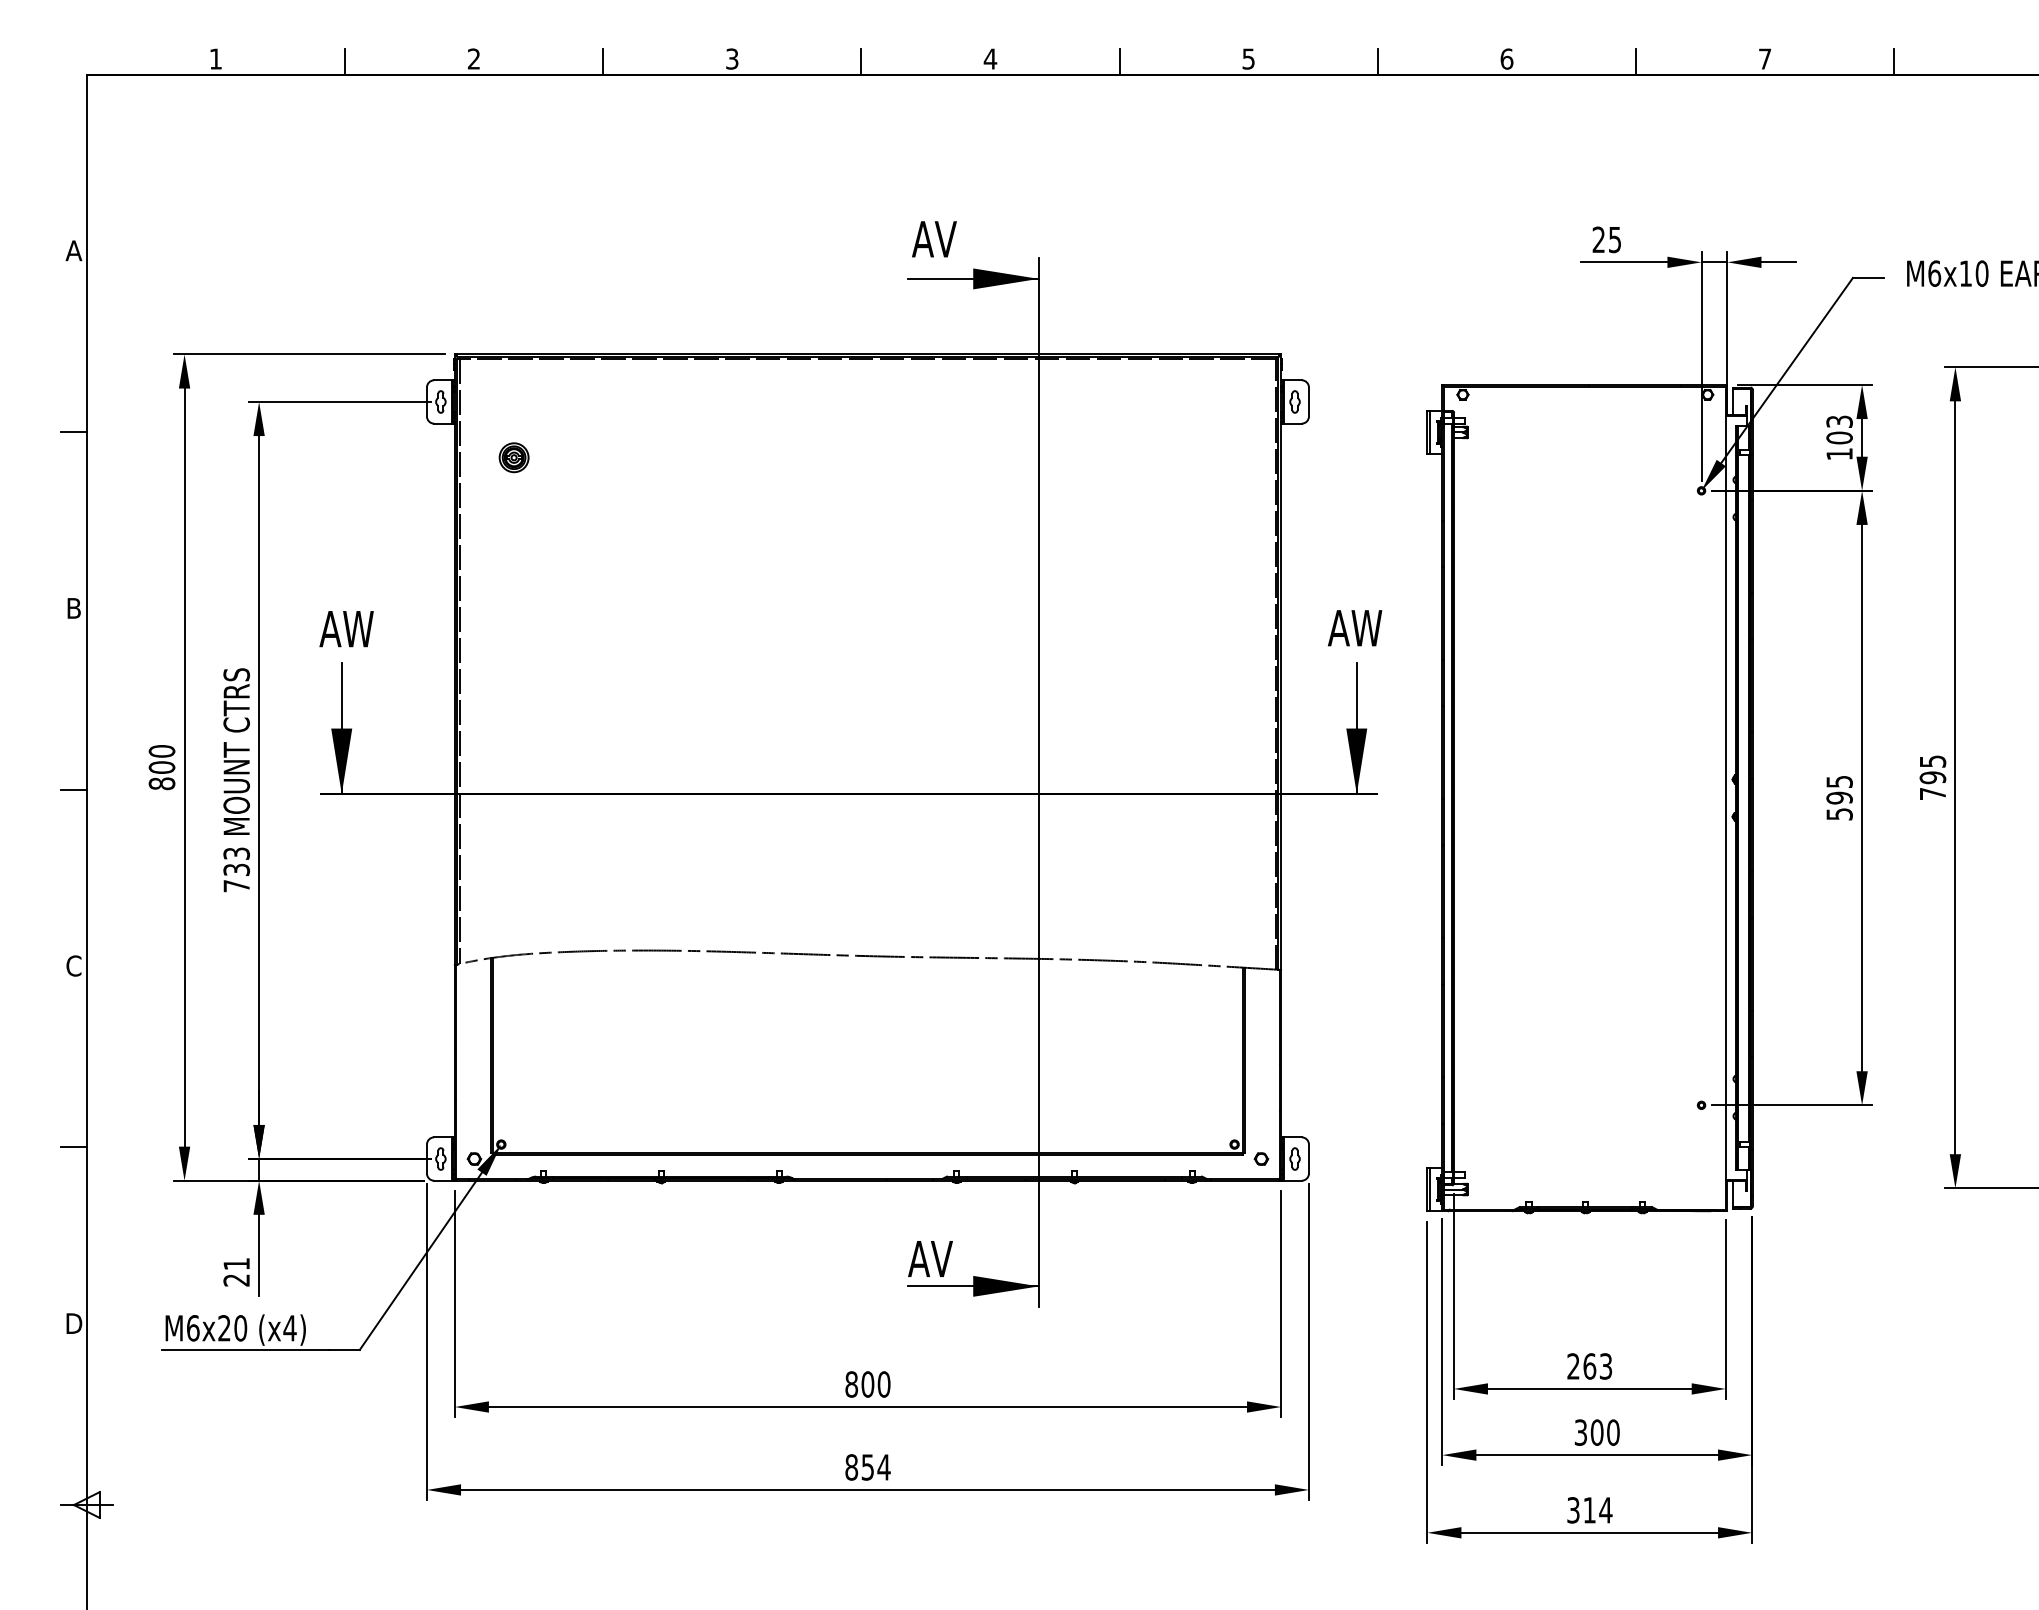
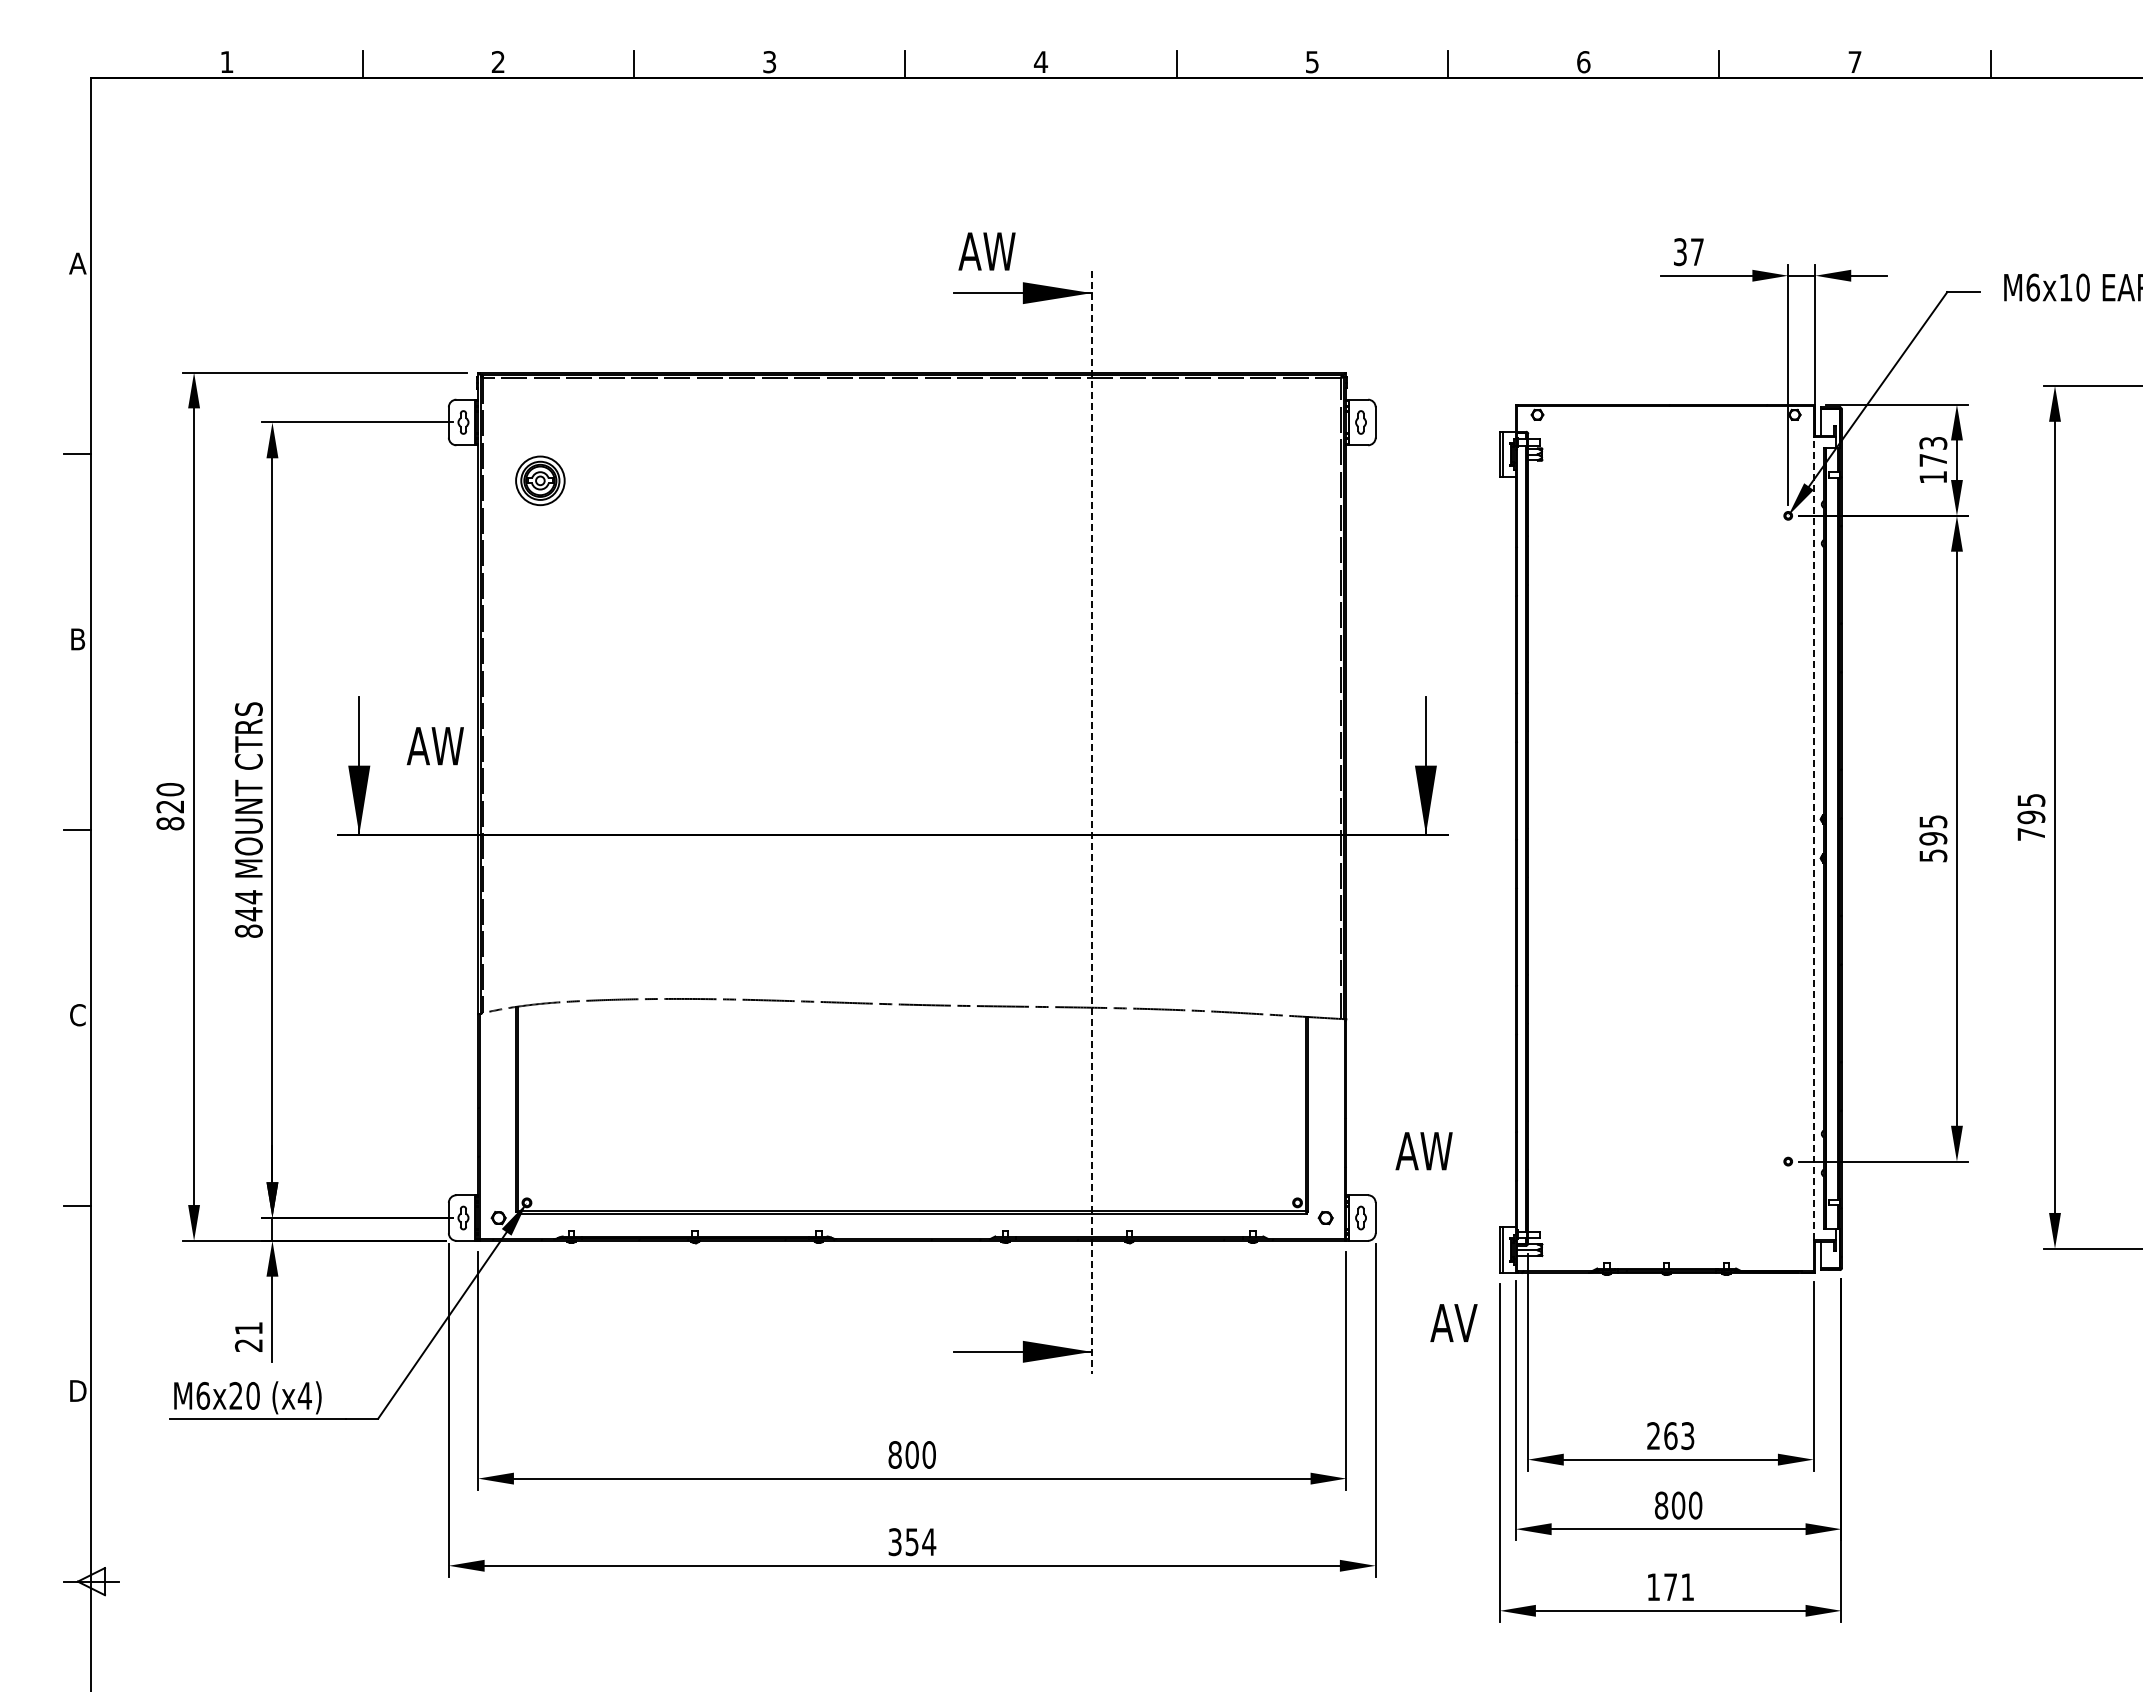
text: (950, 239) -> (998, 251), AV -> AW
text: (1606, 240) -> (1688, 252), 25 -> 37
text: (1839, 438) -> (1933, 460), 103 -> 173
part: (514, 458) -> (540, 481), size x1.6
text: (1354, 628) -> (1423, 1151), moved
text: (345, 629) -> (434, 746), moved
text: (162, 767) -> (170, 806), 800 -> 820
line: (1038, 783) -> (1091, 823), solid -> dashed
line: (1725, 797) -> (1813, 838), solid -> dashed
text: (236, 869) -> (248, 913), 733 -> 844
text: (930, 1258) -> (1453, 1322), moved
text: (1580, 1432) -> (1661, 1505), 300 -> 800
text: (851, 1467) -> (894, 1542), 854 -> 354
text: (1589, 1510) -> (1670, 1587), 314 -> 171

